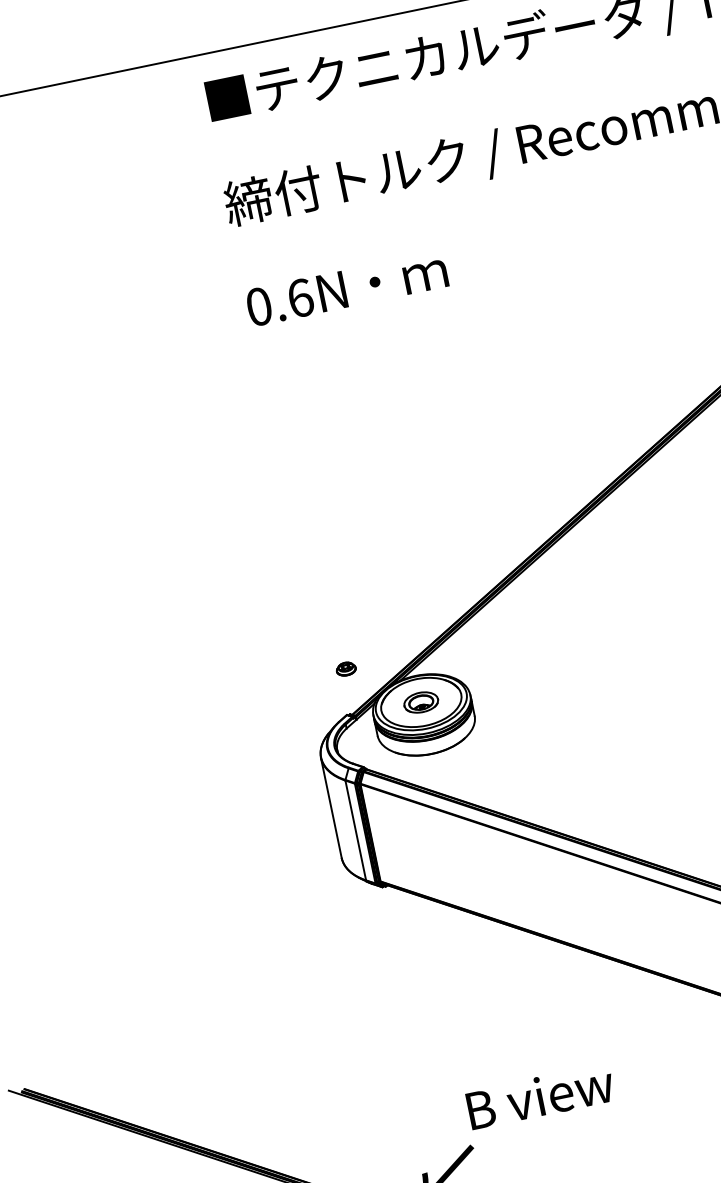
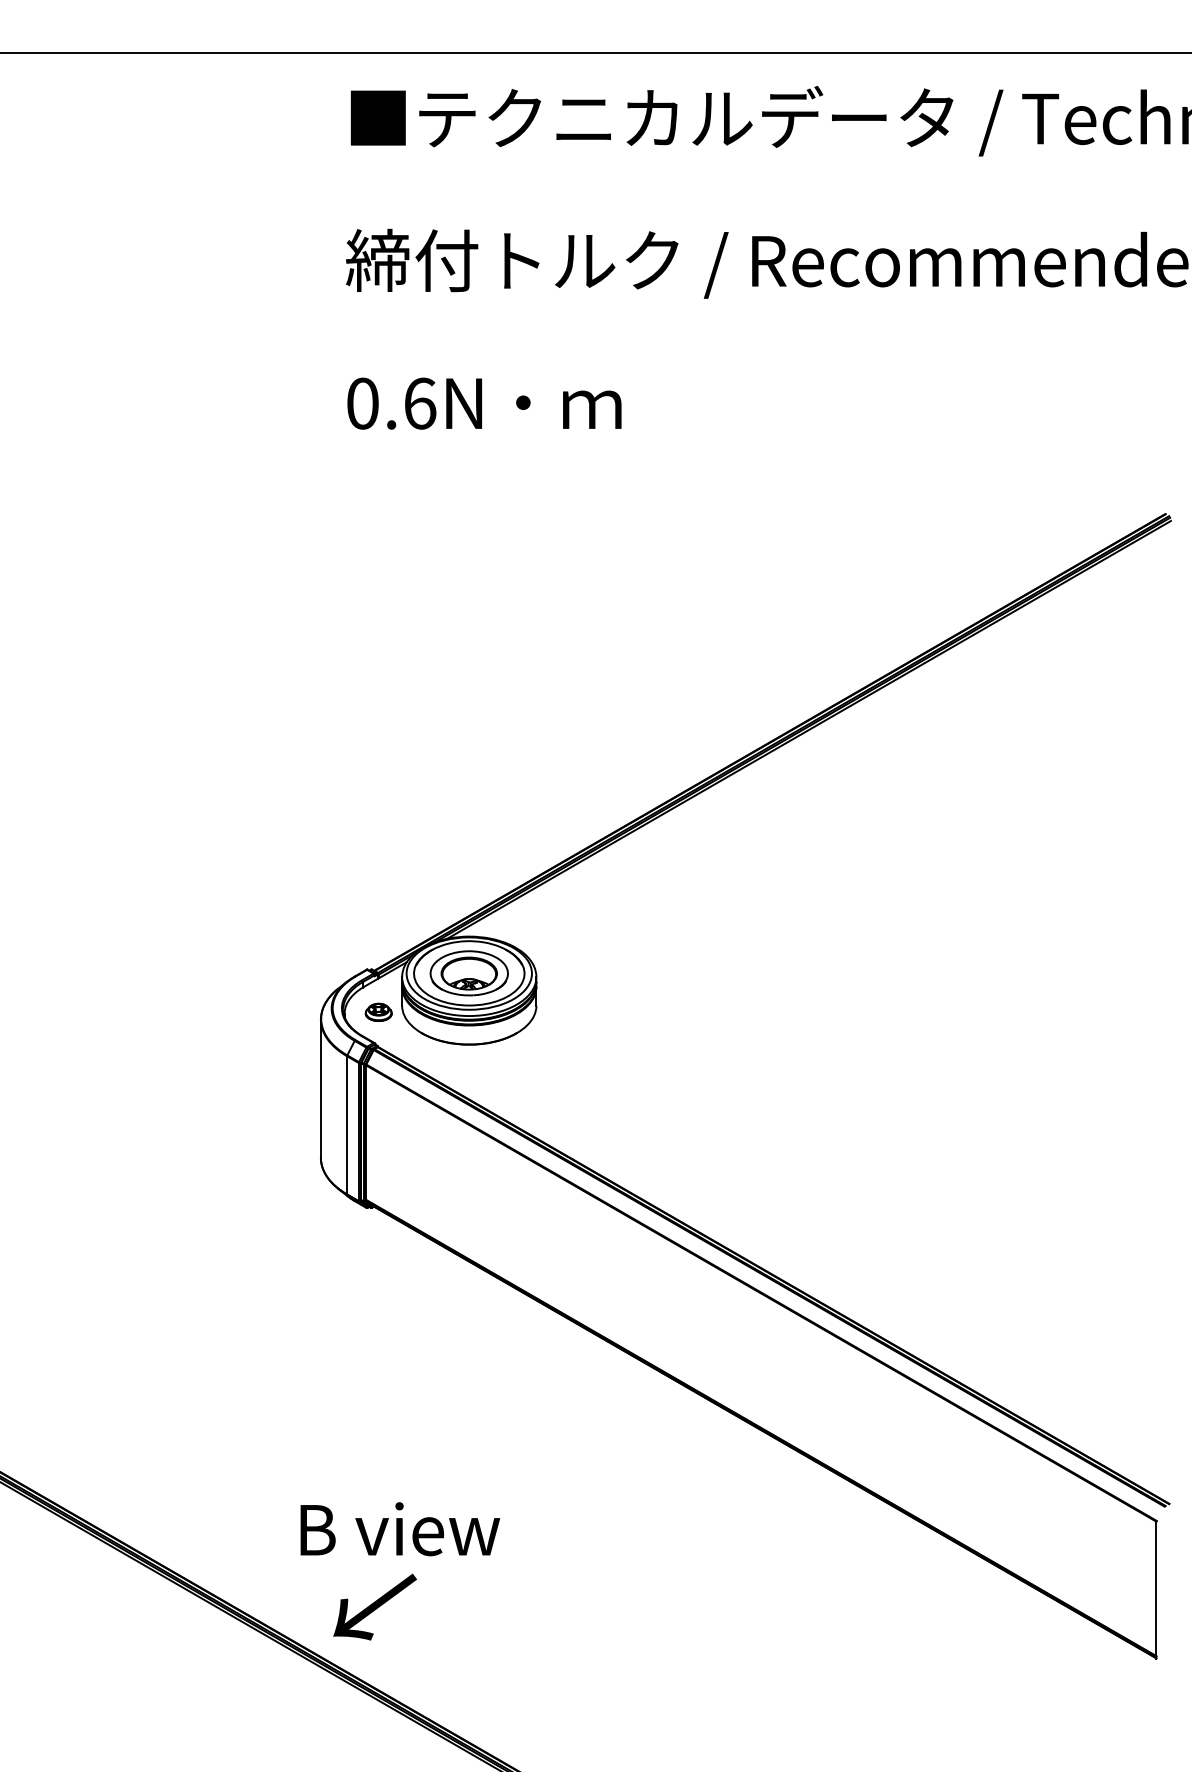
part: (345, 668) -> (378, 1011), moved
part: (420, 702) -> (468, 973), size x1.67
text: (540, 1096) -> (400, 1529), moved

